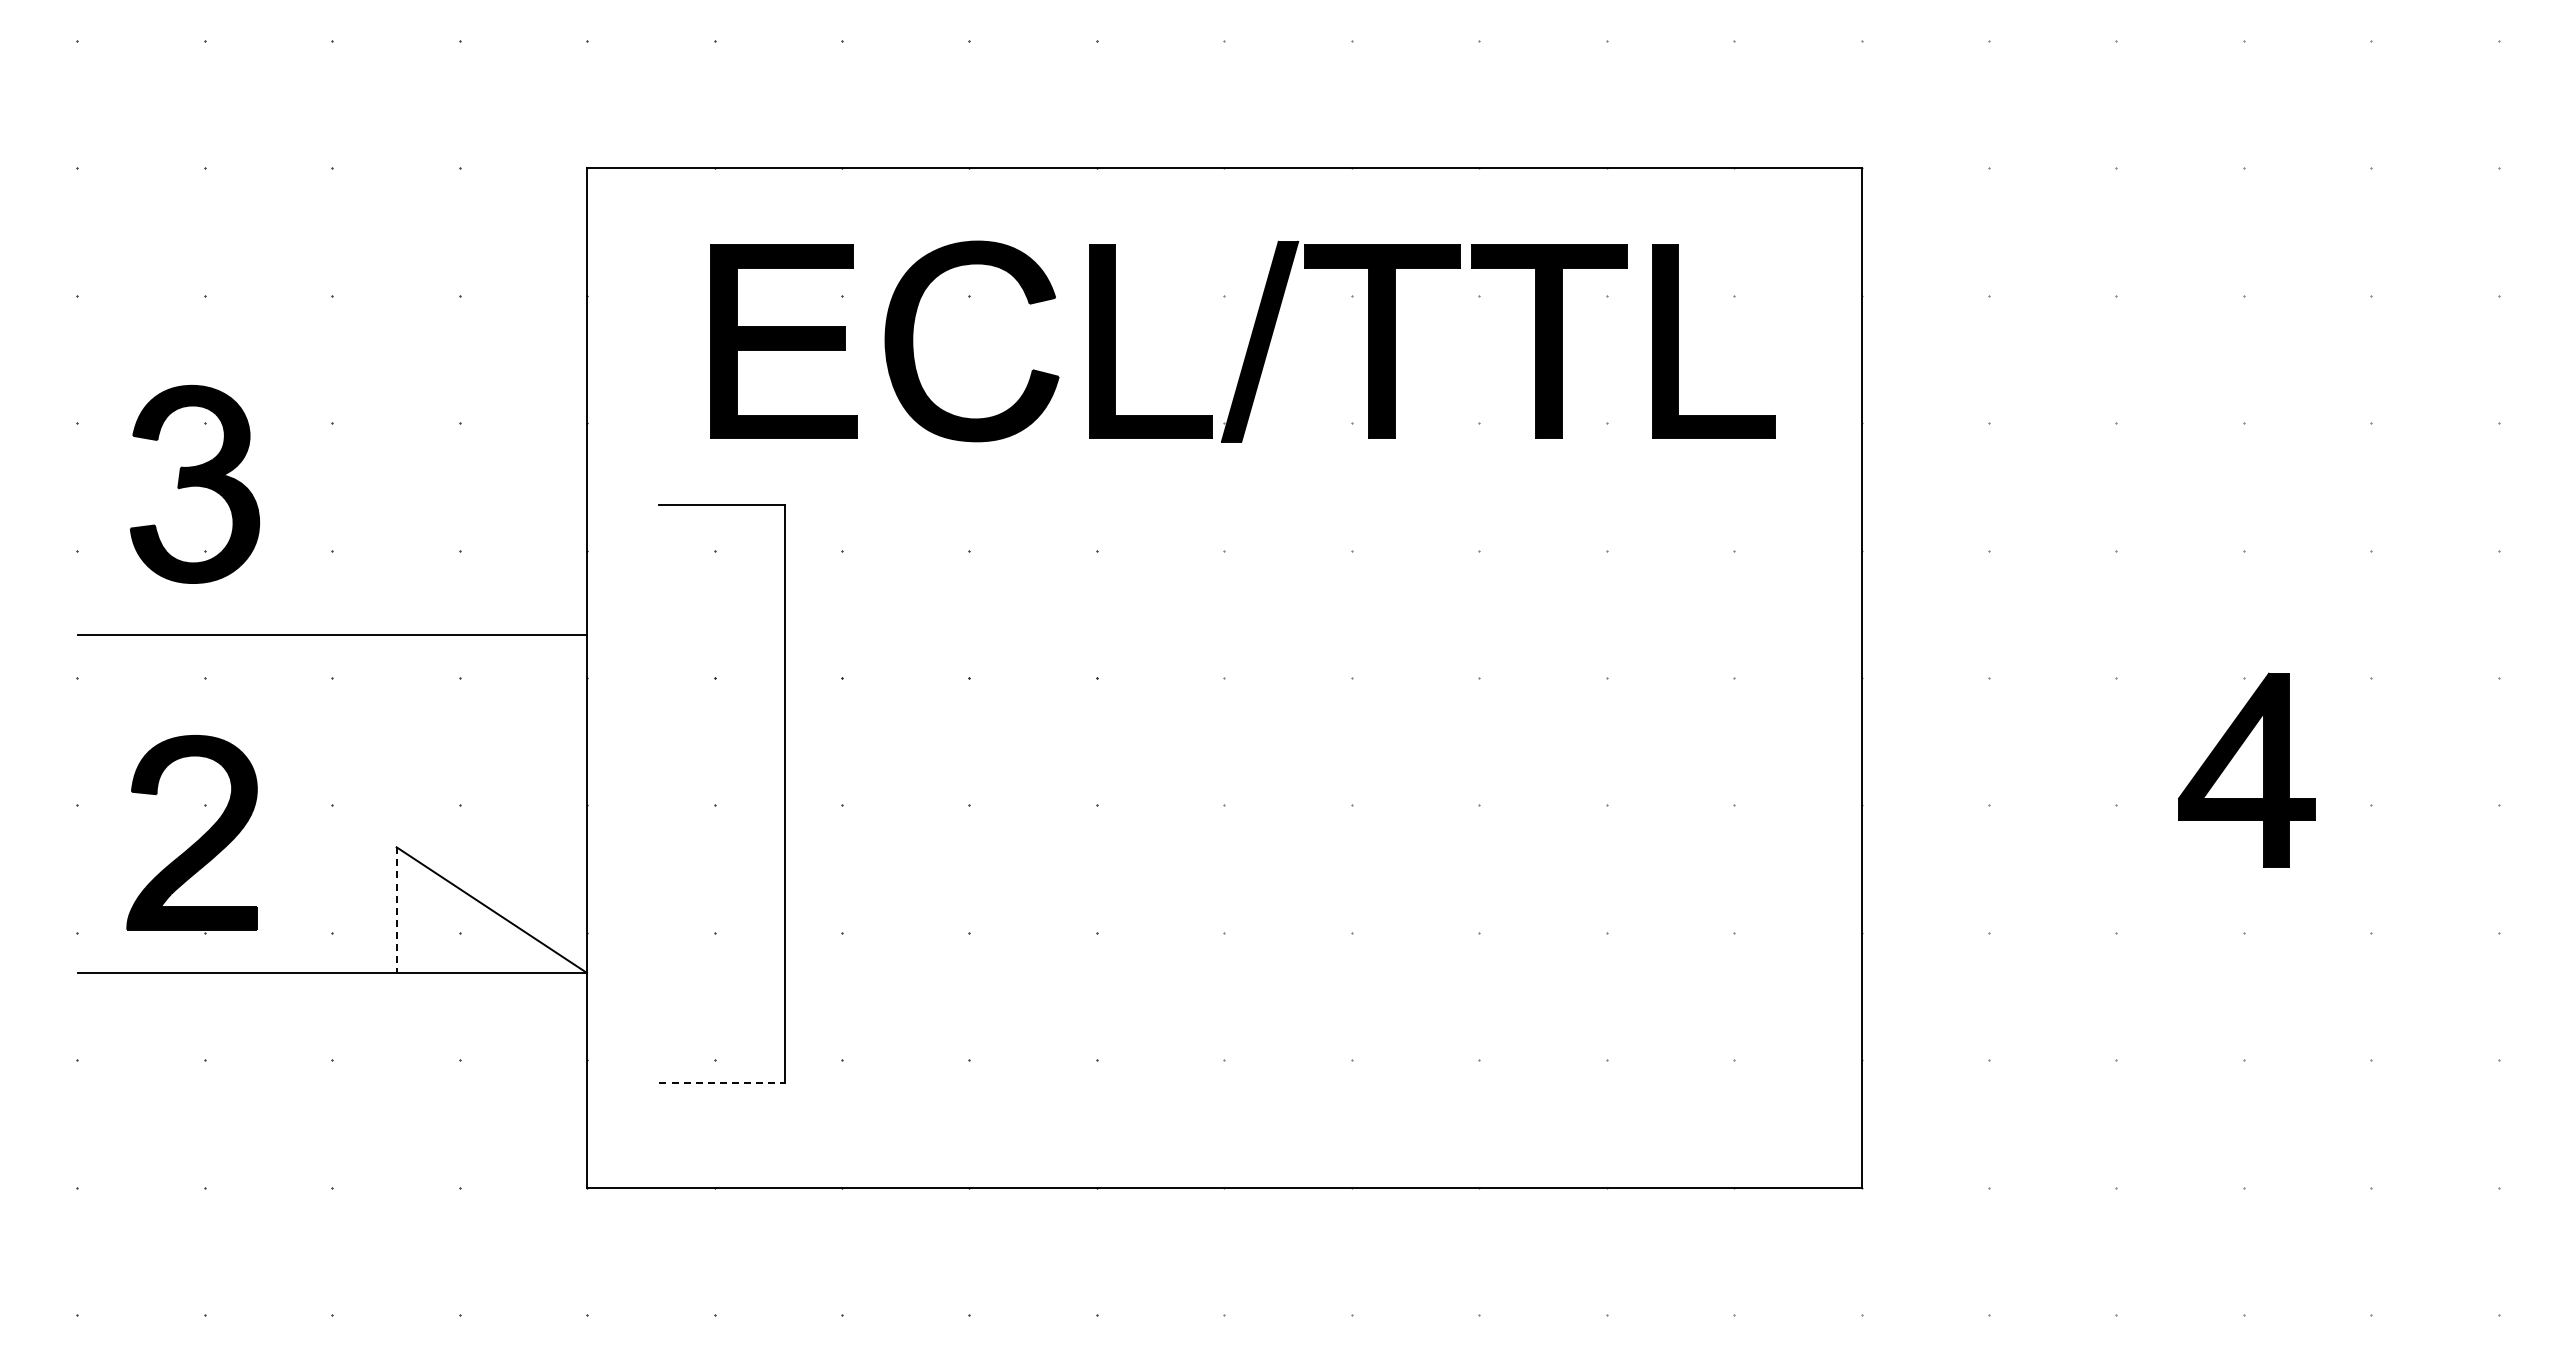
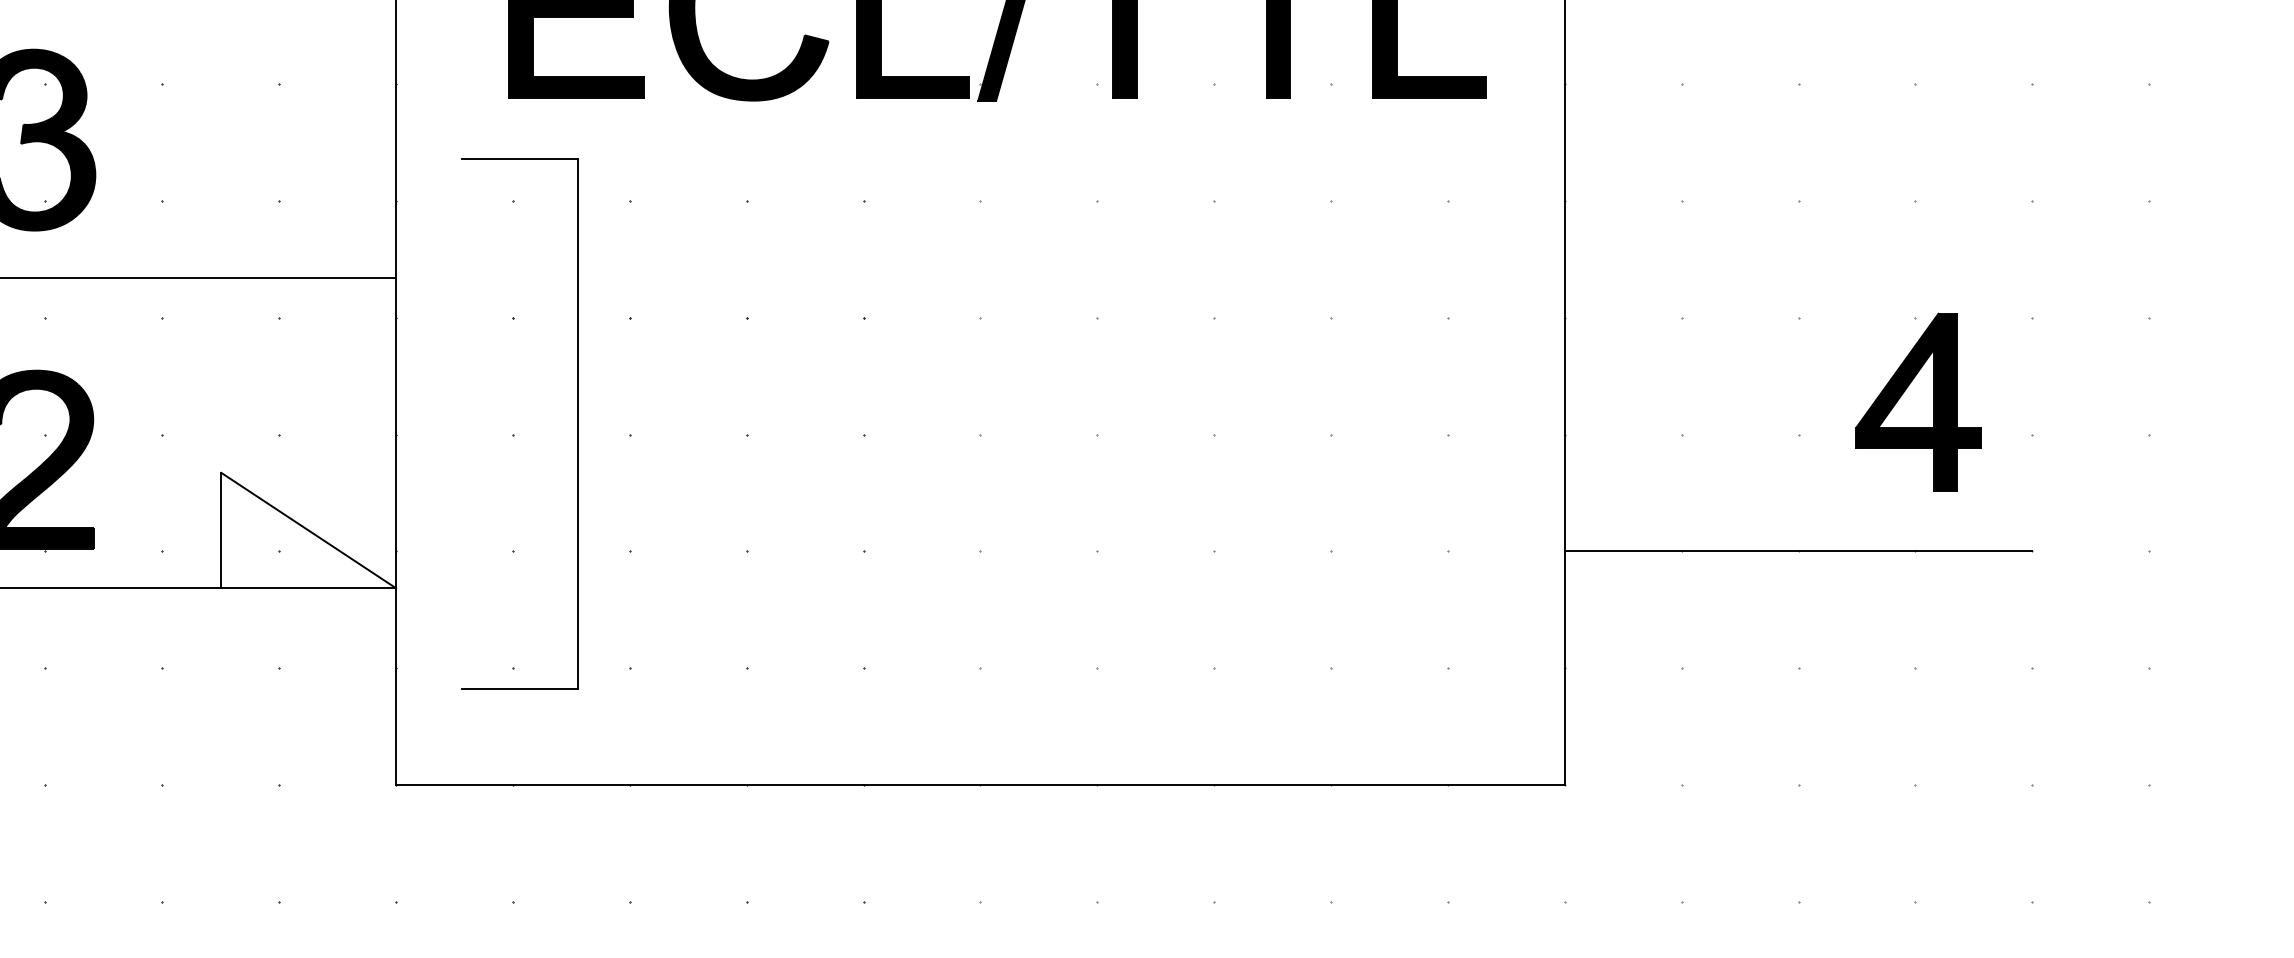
line: (396, 910) -> (221, 530), dashed -> solid
line: (2115, 932) -> (1797, 551), added
line: (722, 1083) -> (520, 689), dashed -> solid

